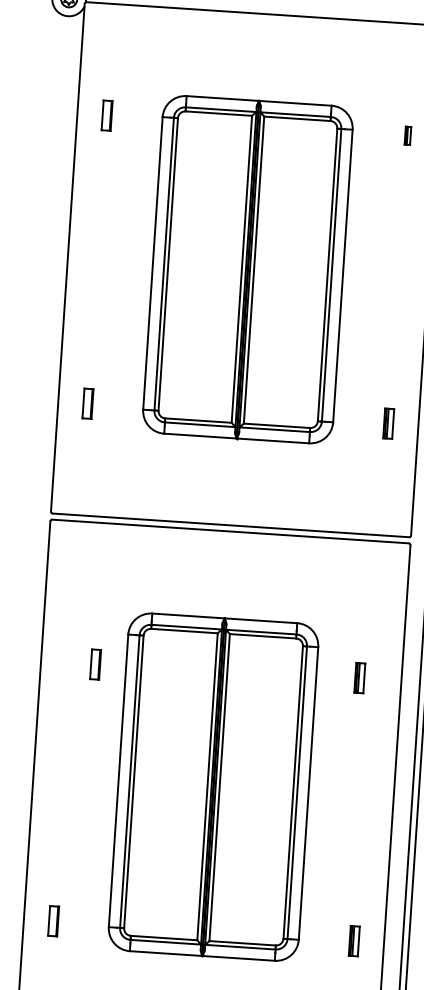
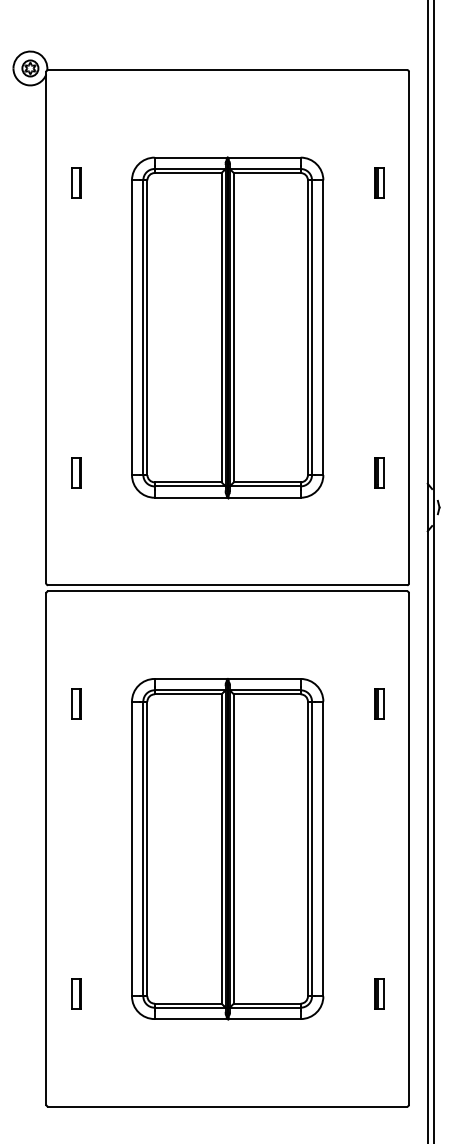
part: (408, 135) -> (379, 182), size x1.67
part: (95, 664) -> (76, 703), moved
part: (360, 677) -> (379, 703), moved

